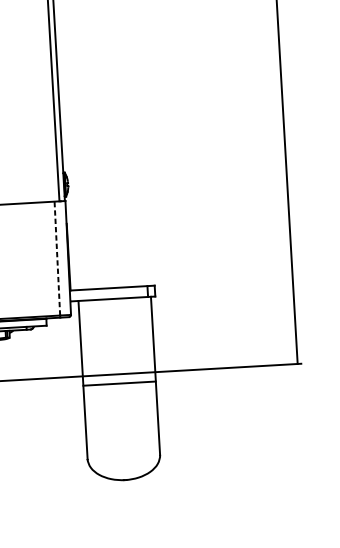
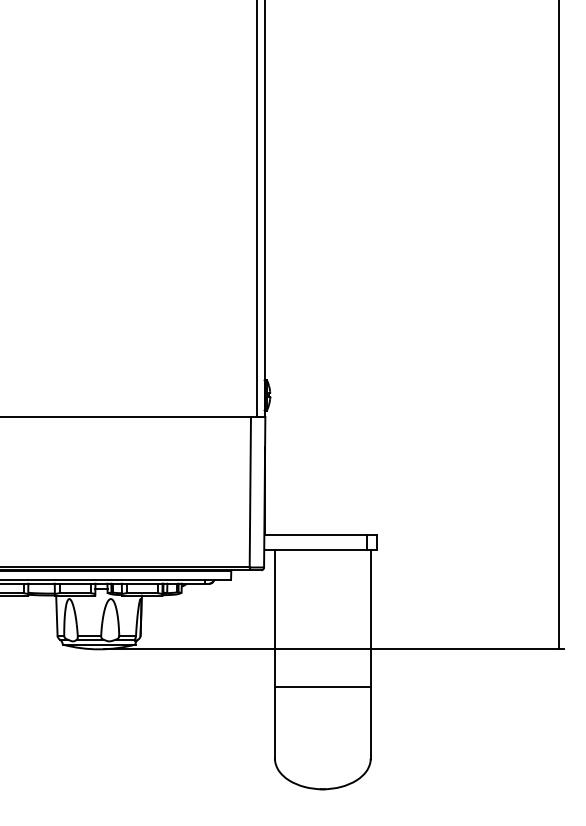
line: (57, 258) -> (250, 491), dashed -> solid
line: (119, 383) -> (322, 686), moved

